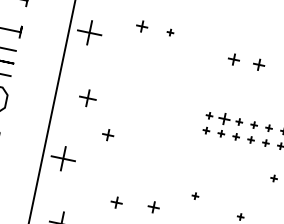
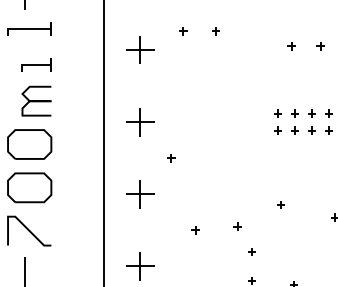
part: (142, 26) -> (183, 31), size x0.62
part: (90, 32) -> (140, 49), moved
part: (233, 59) -> (291, 46), size x0.62
part: (258, 65) -> (320, 46), size x0.62
part: (88, 98) -> (140, 122), size x1.43
part: (224, 118) -> (294, 113), size x0.62
part: (108, 135) -> (171, 158), size x0.62
part: (63, 158) -> (140, 194), moved
part: (116, 202) -> (195, 230), size x0.62
part: (153, 206) -> (237, 226), size x0.62

